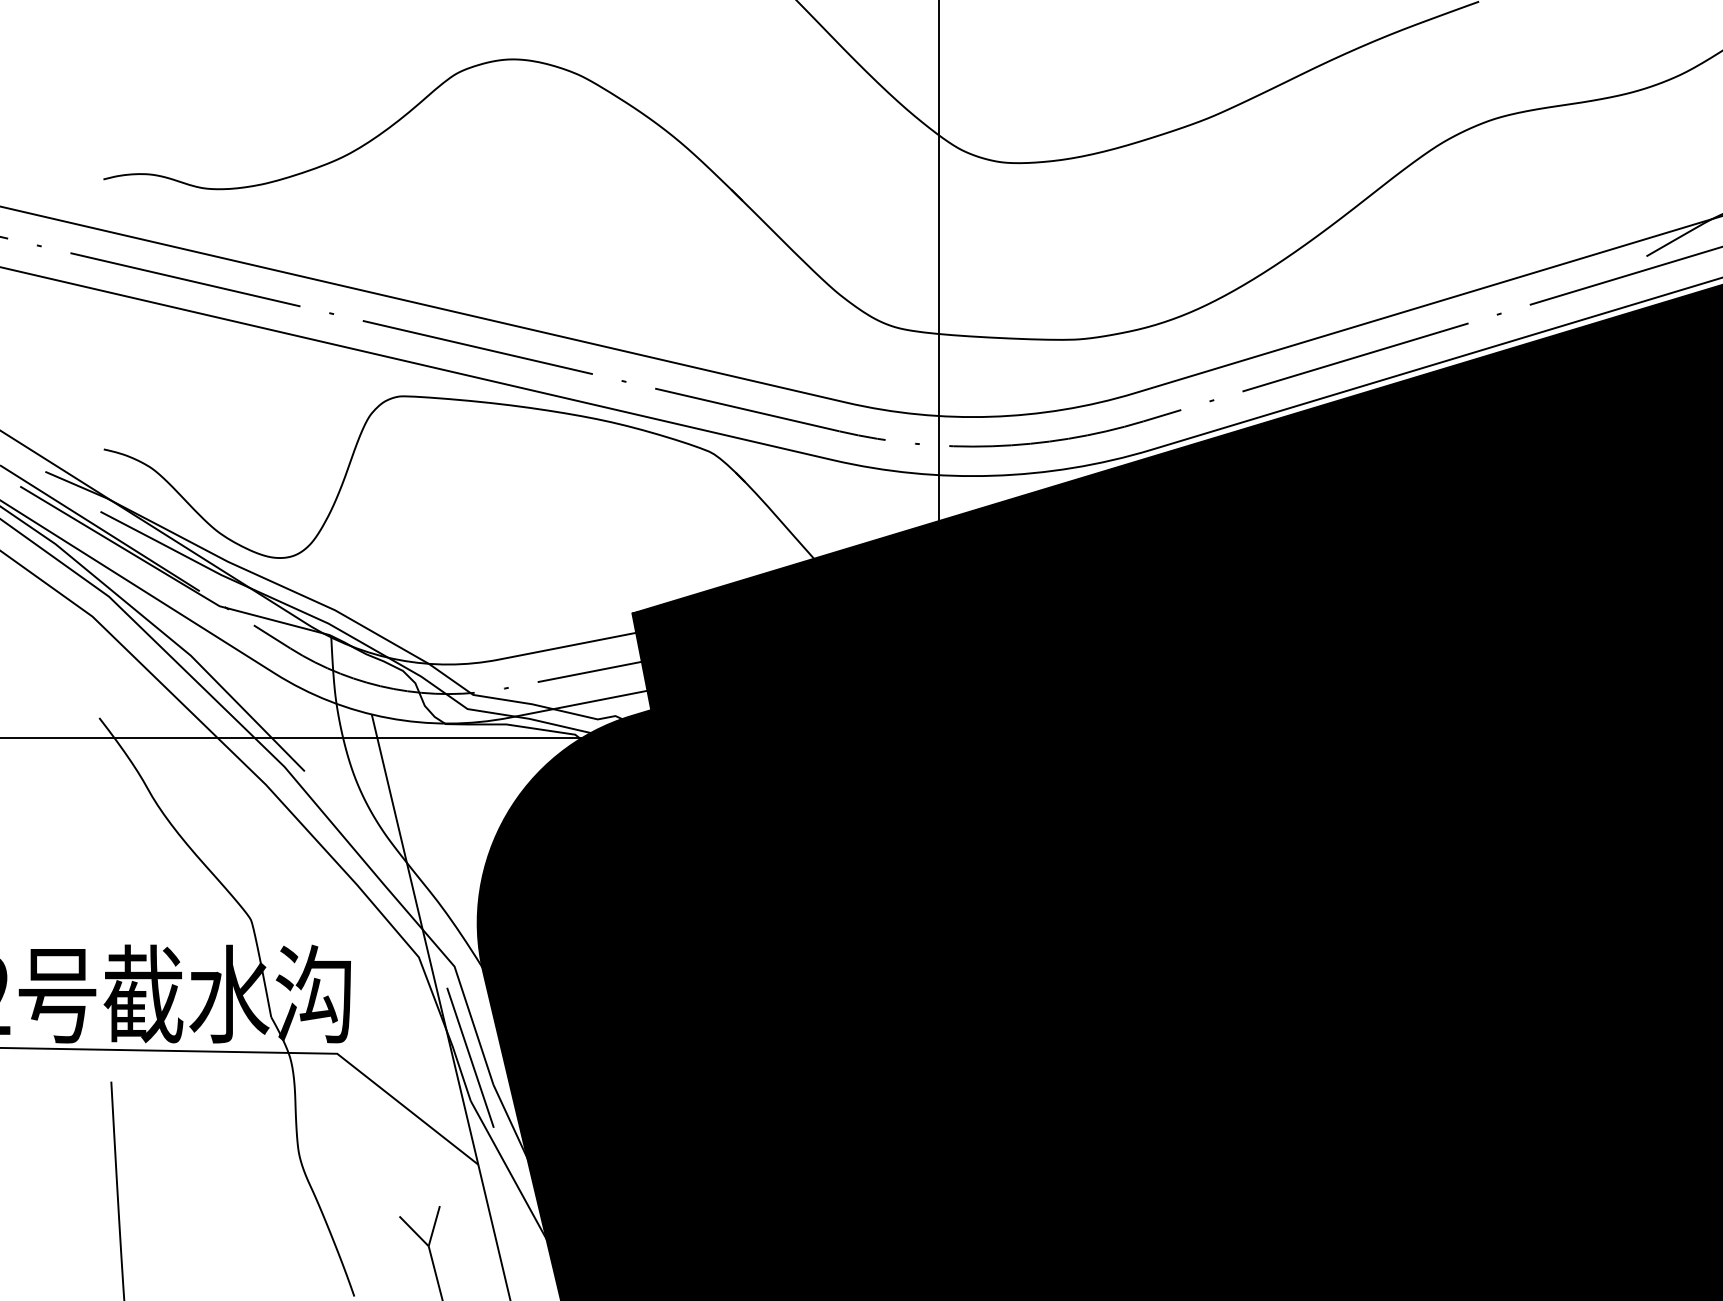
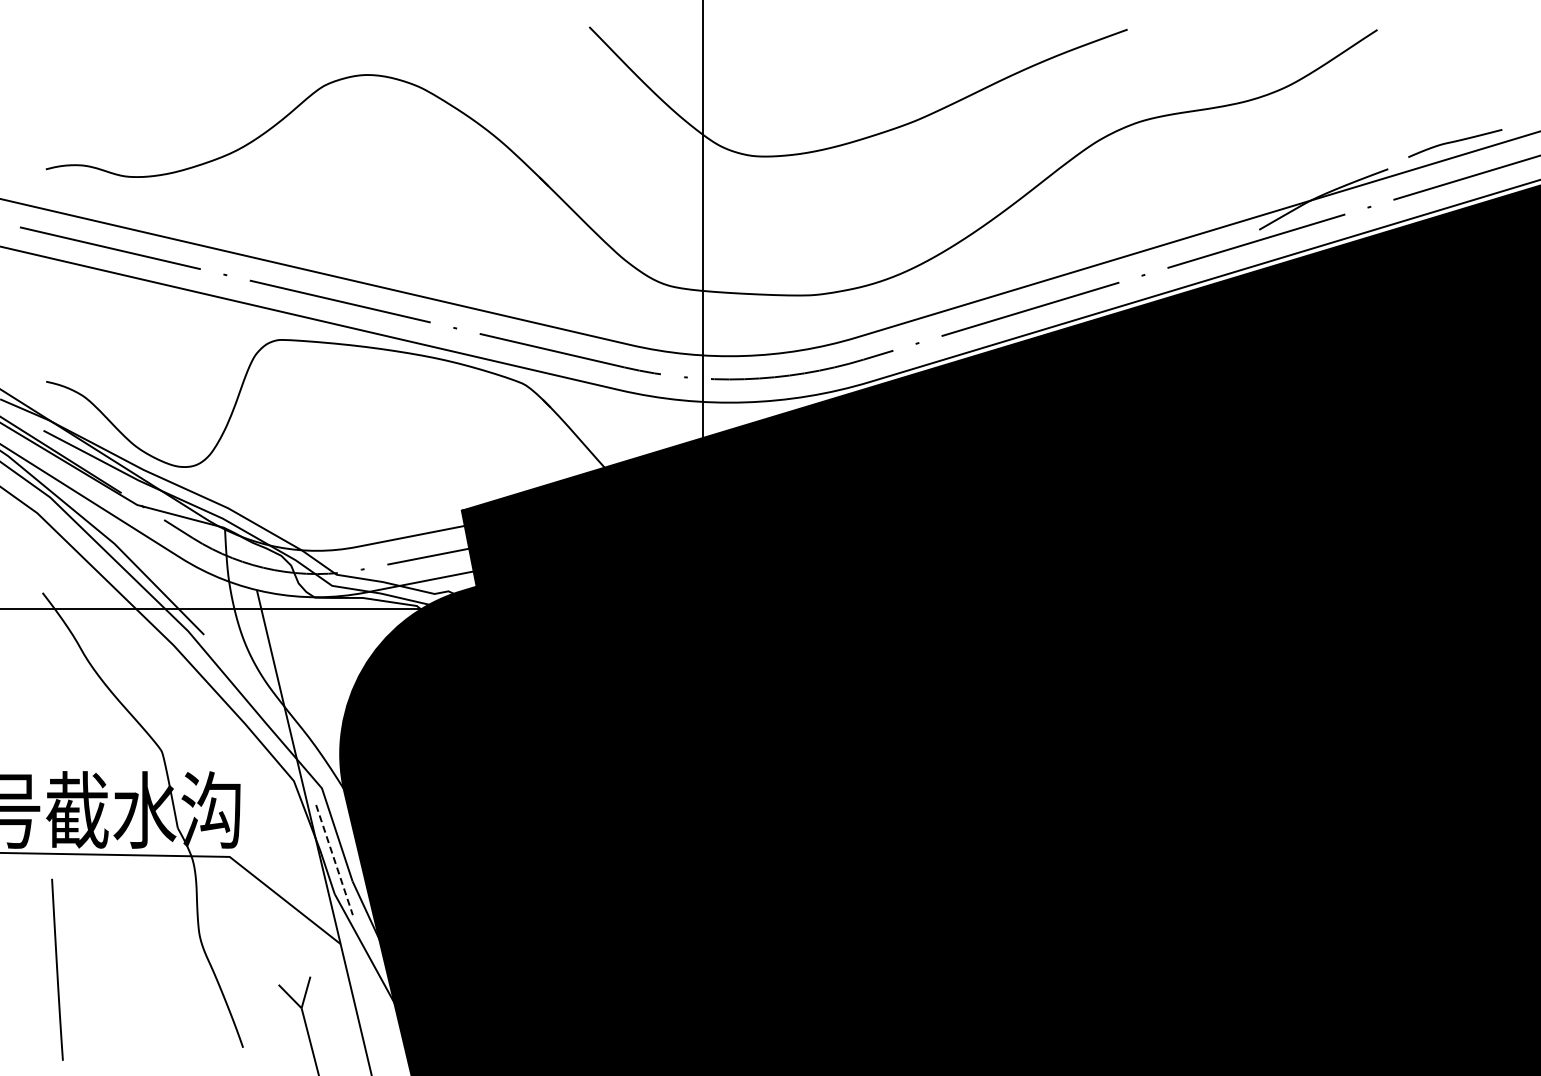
line: (470, 1058) -> (334, 860), solid -> dashed

